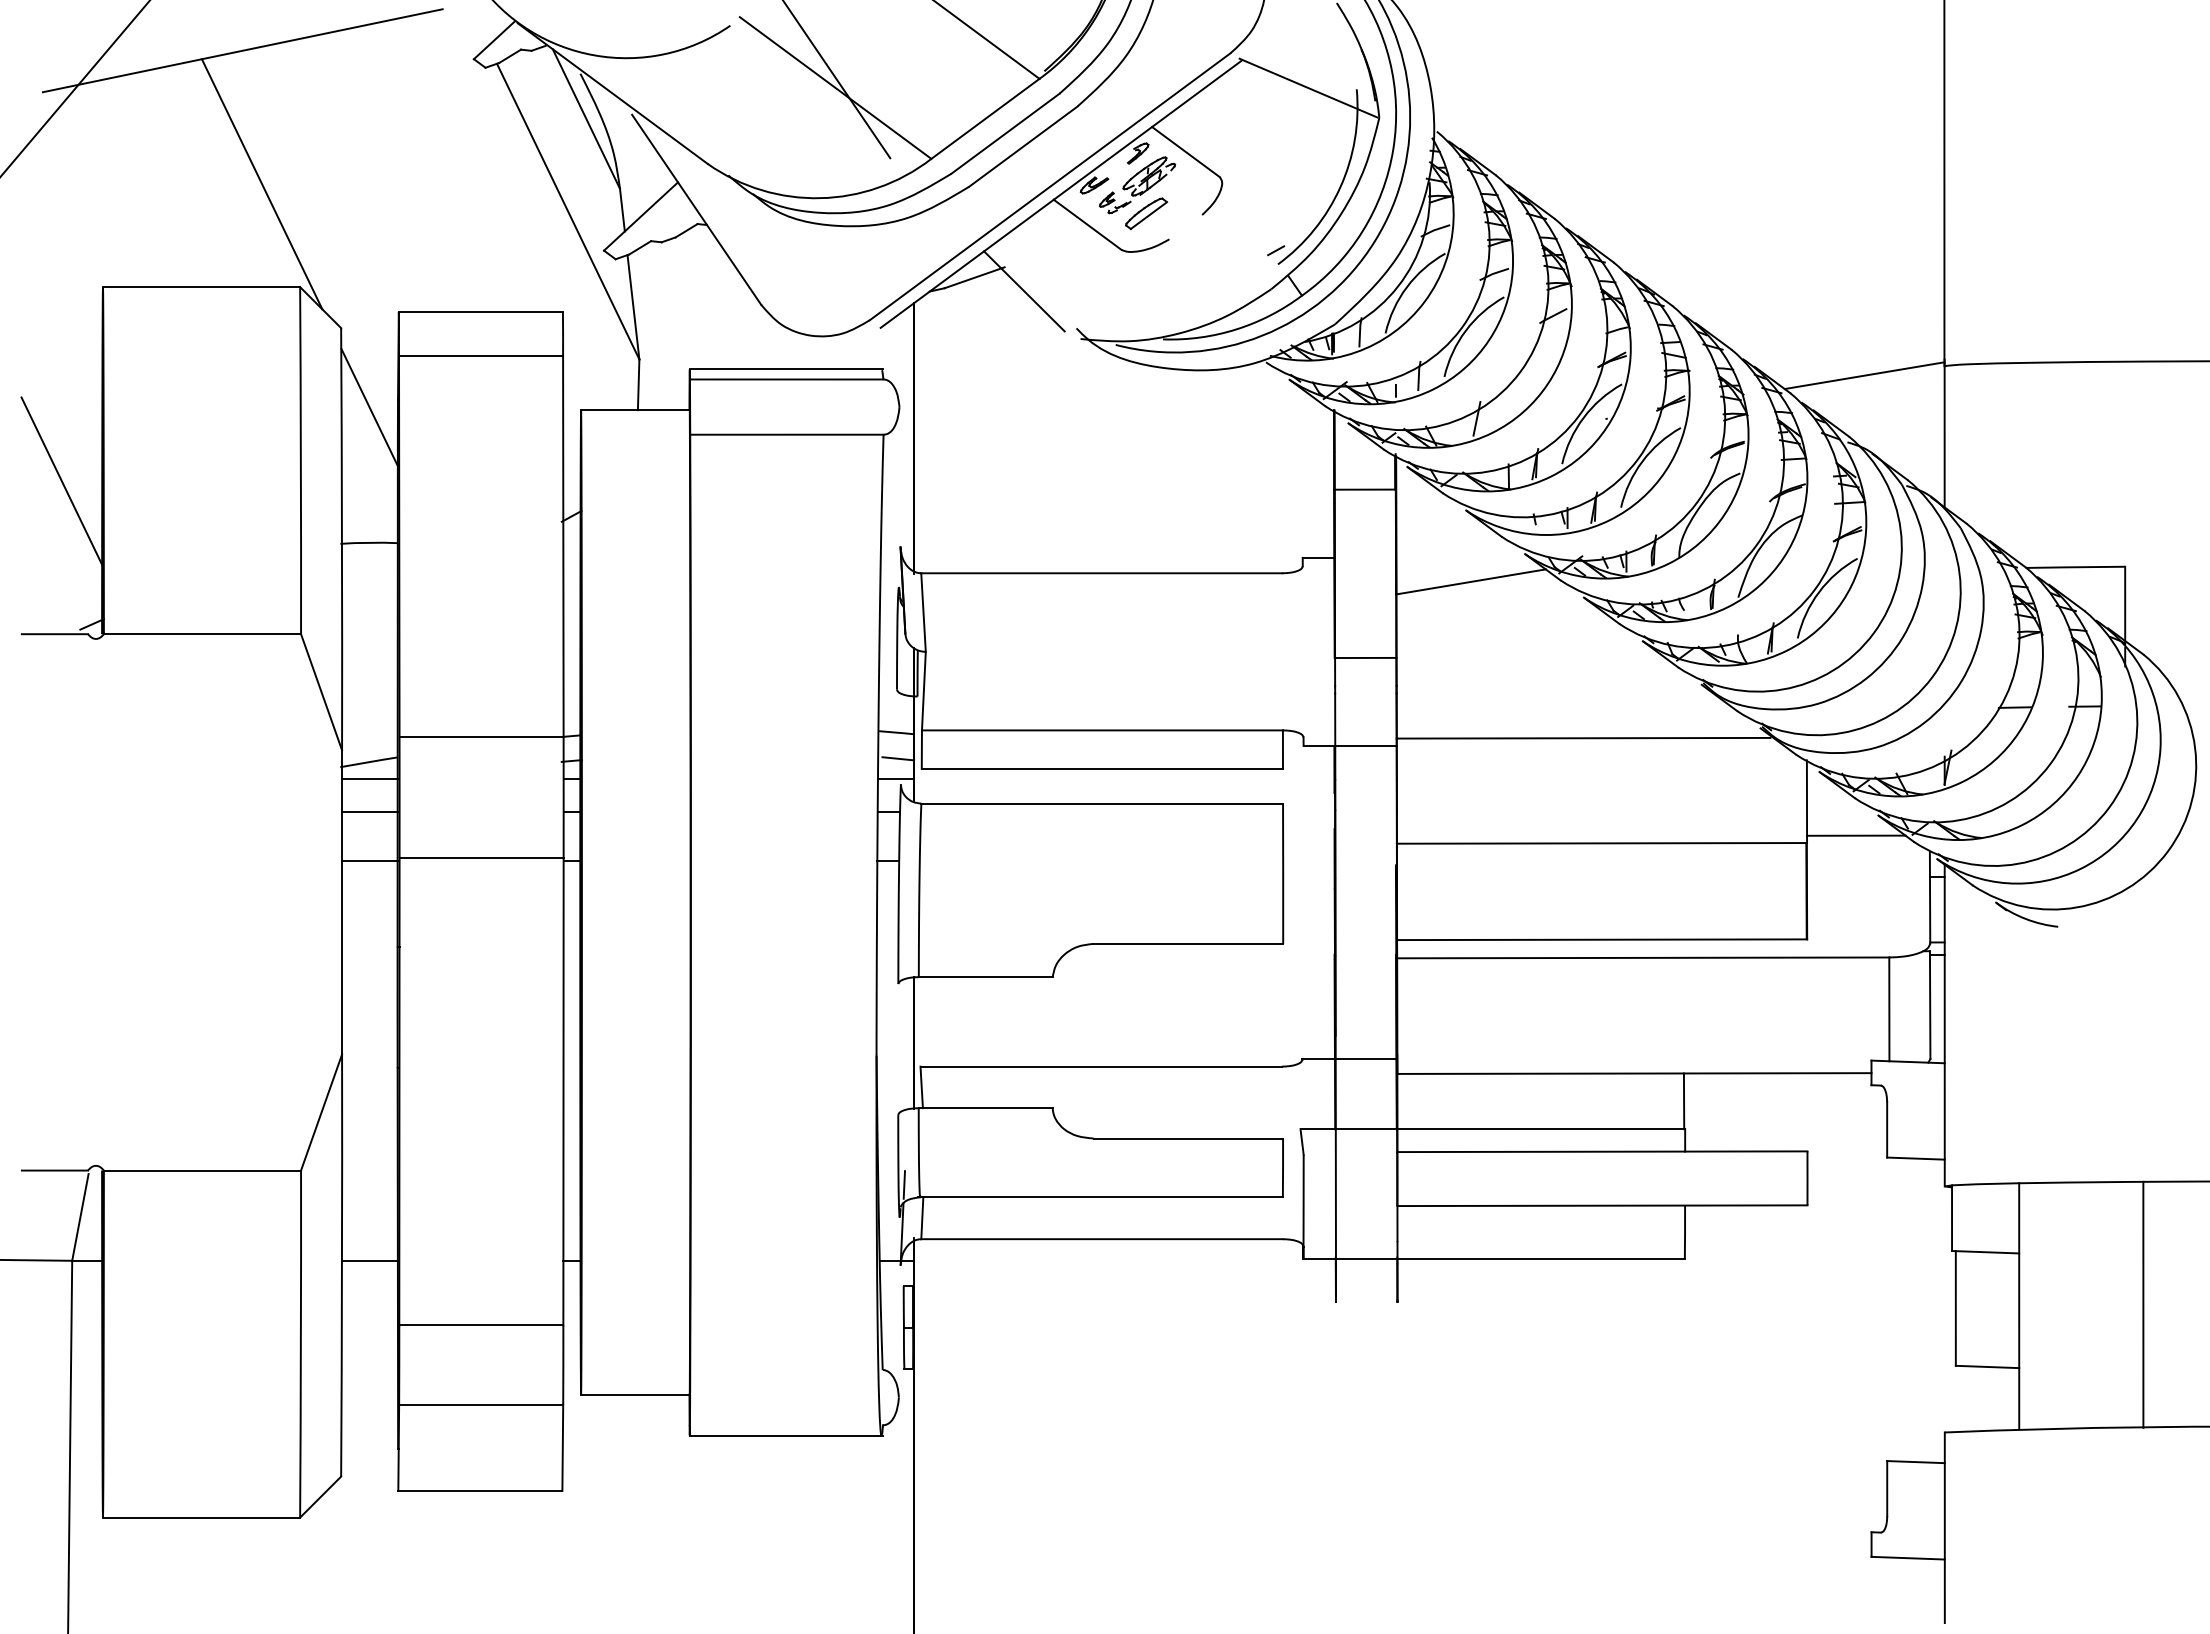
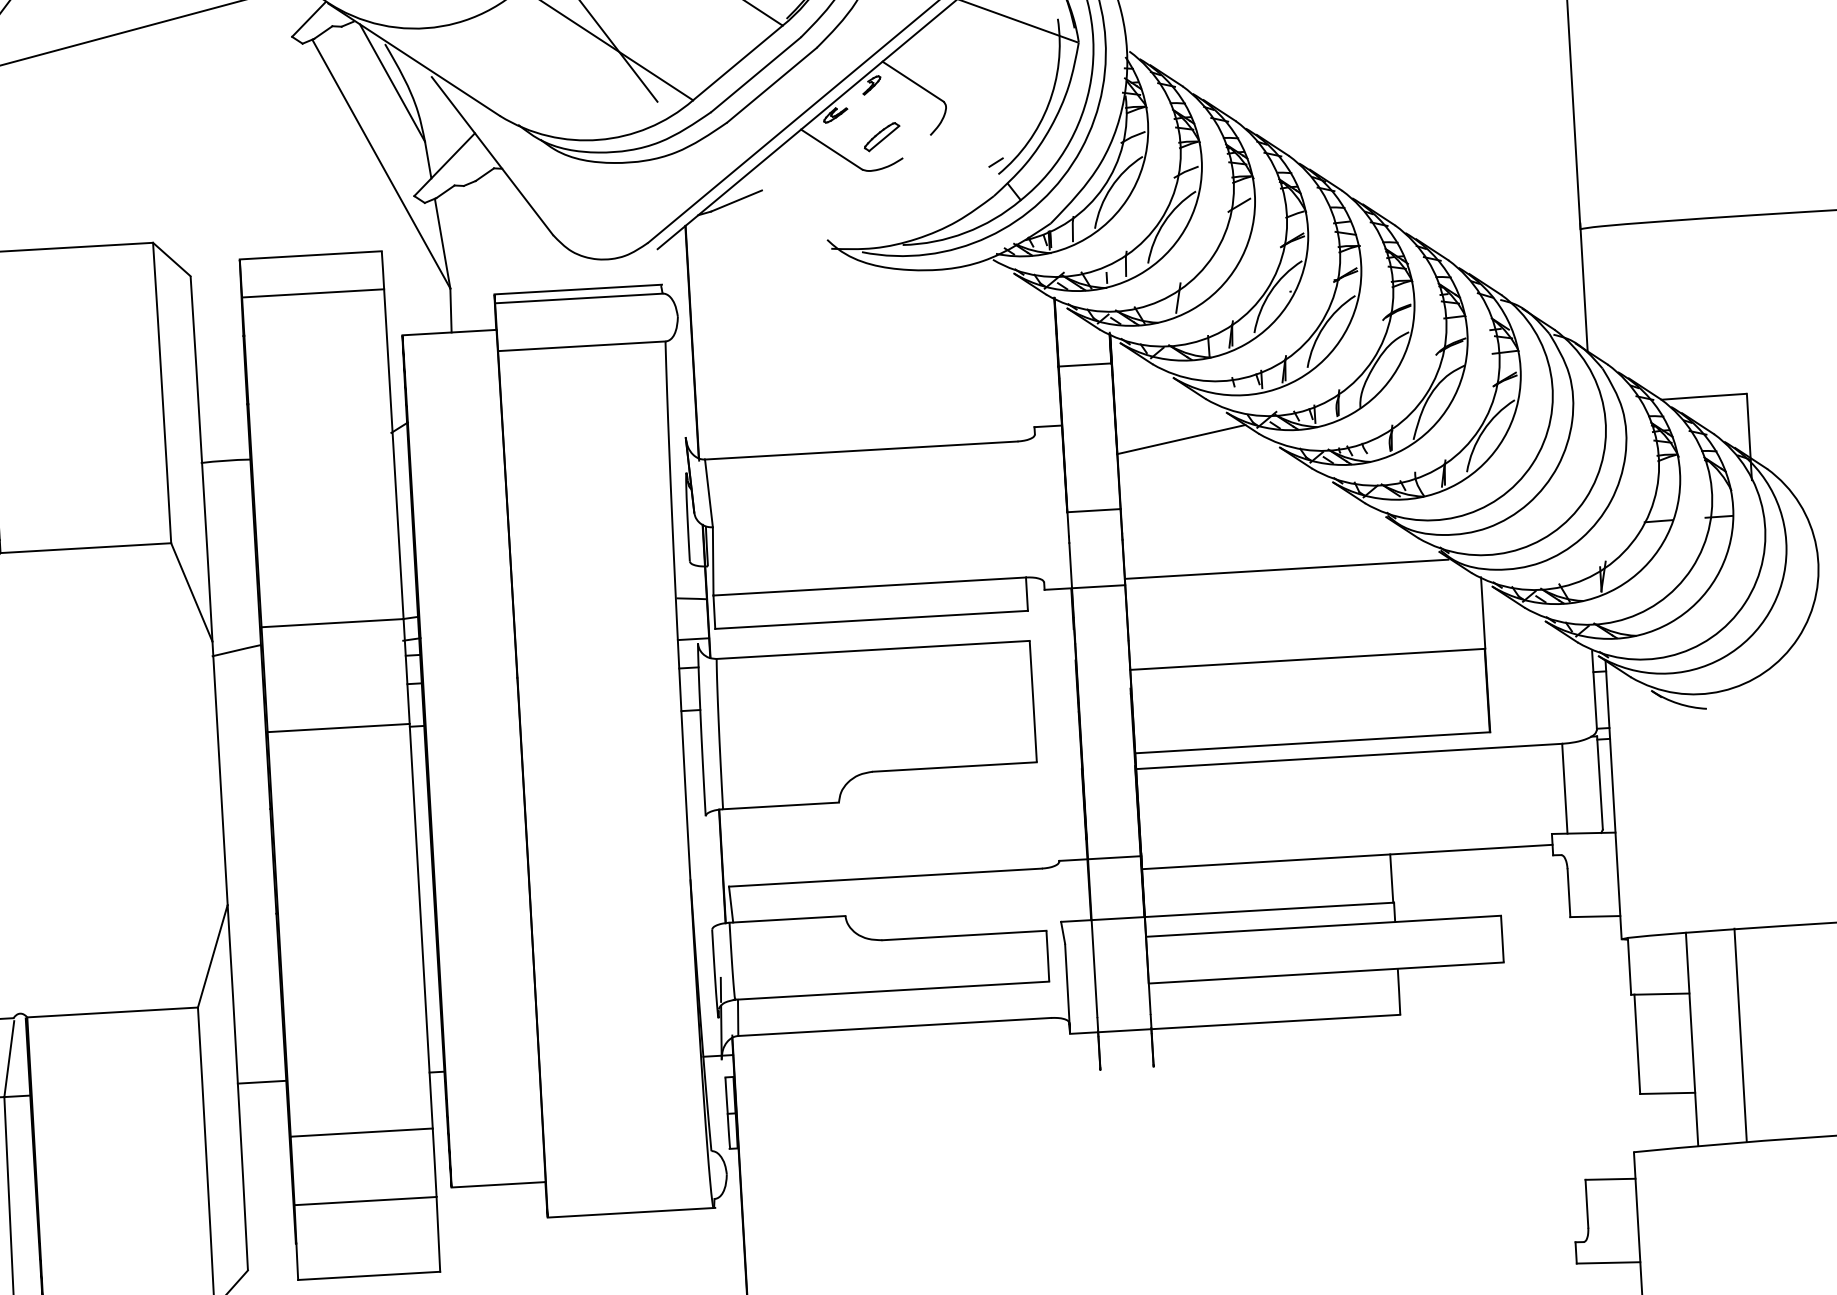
line: (261, 184) -> (114, 155), removed
part: (1137, 185) -> (872, 113), removed
line: (1024, 291) -> (780, 210), removed
line: (1864, 375) -> (1511, 241), removed
line: (369, 407) -> (219, 343), removed
line: (898, 758) -> (694, 621), removed
line: (369, 779) -> (237, 665), removed
line: (369, 812) -> (239, 694), removed
line: (1856, 835) -> (1527, 639), removed
line: (369, 861) -> (241, 736), removed
line: (2143, 1304) -> (1740, 1034), moved

